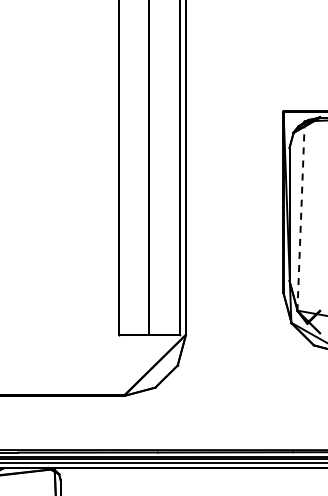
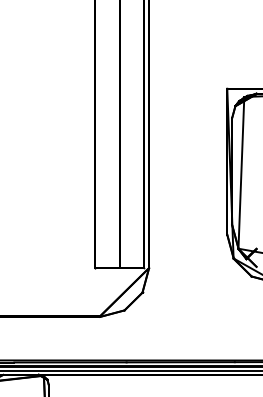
line: (301, 216) -> (241, 173), dashed -> solid

